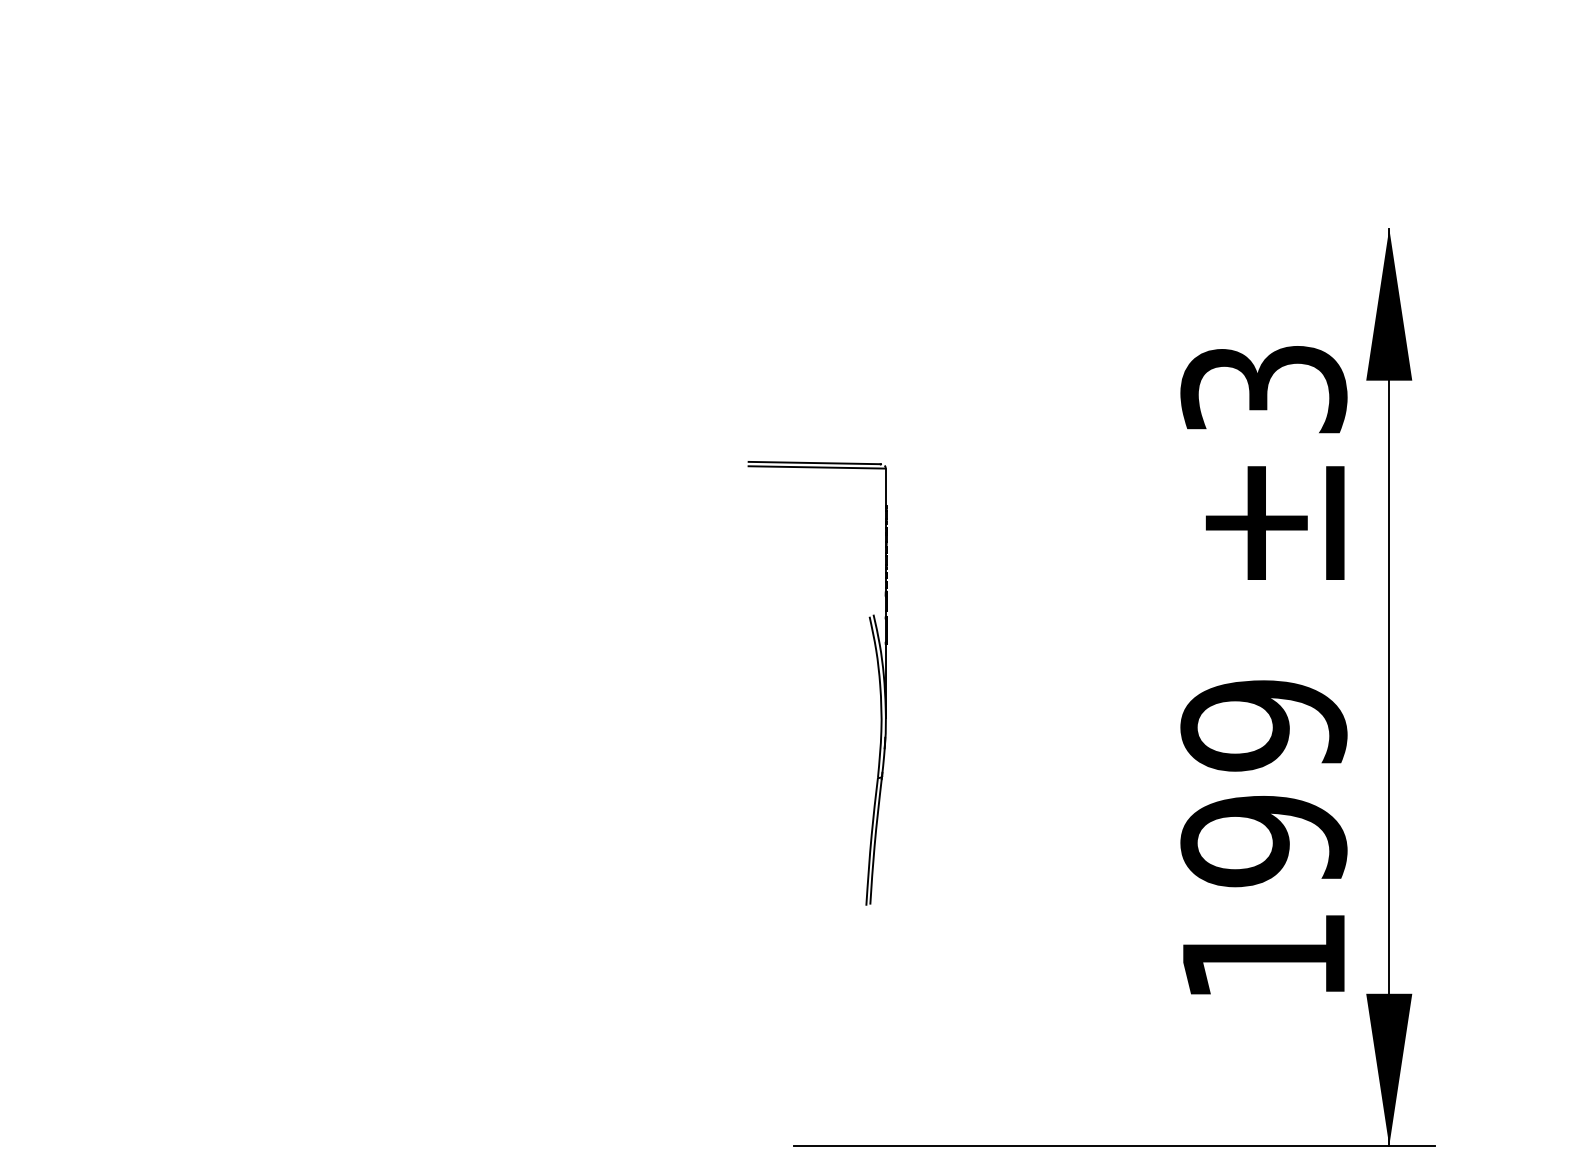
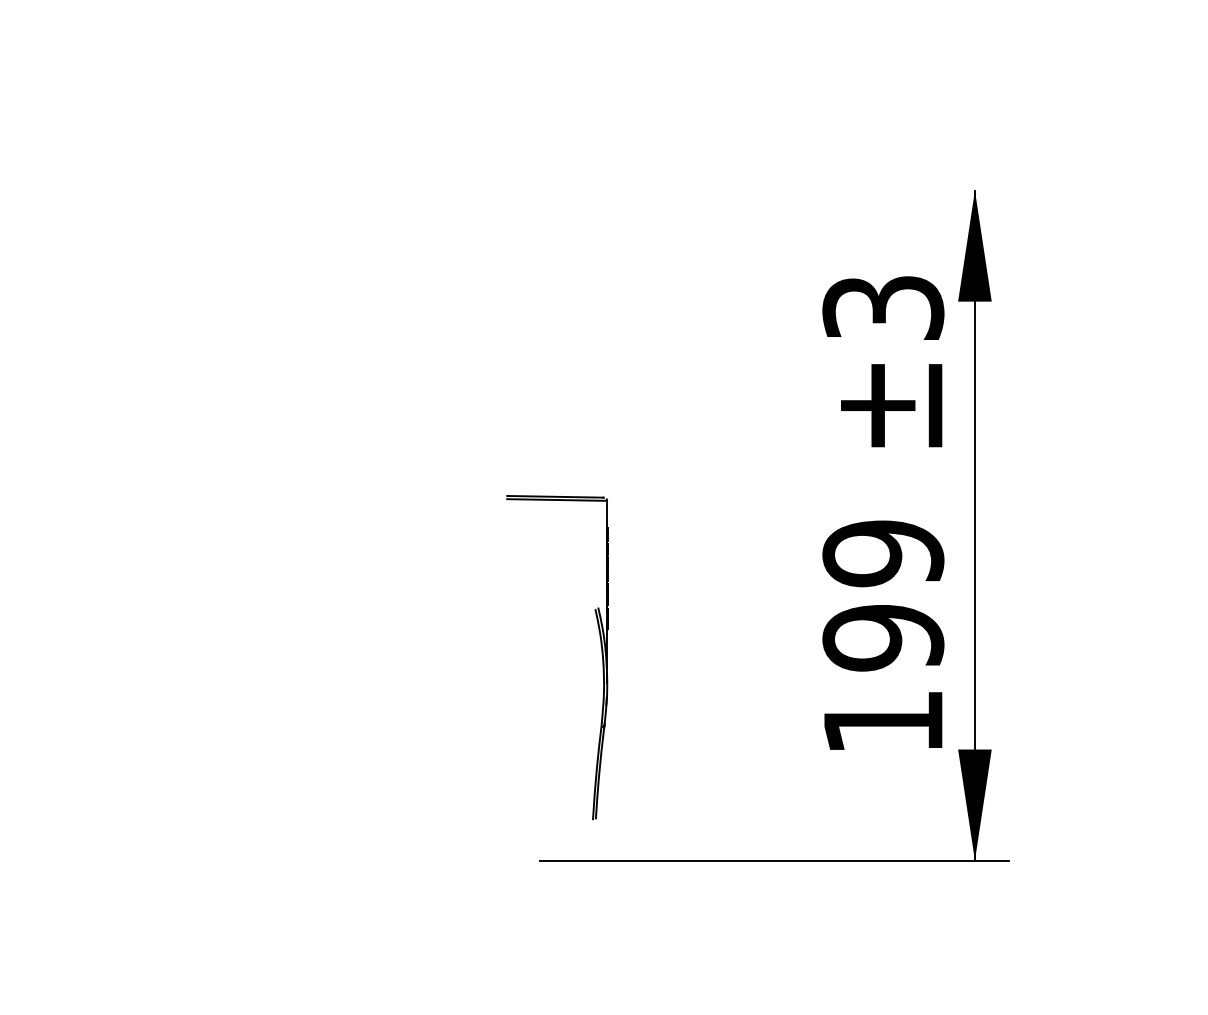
part: (878, 680) -> (601, 655), moved

